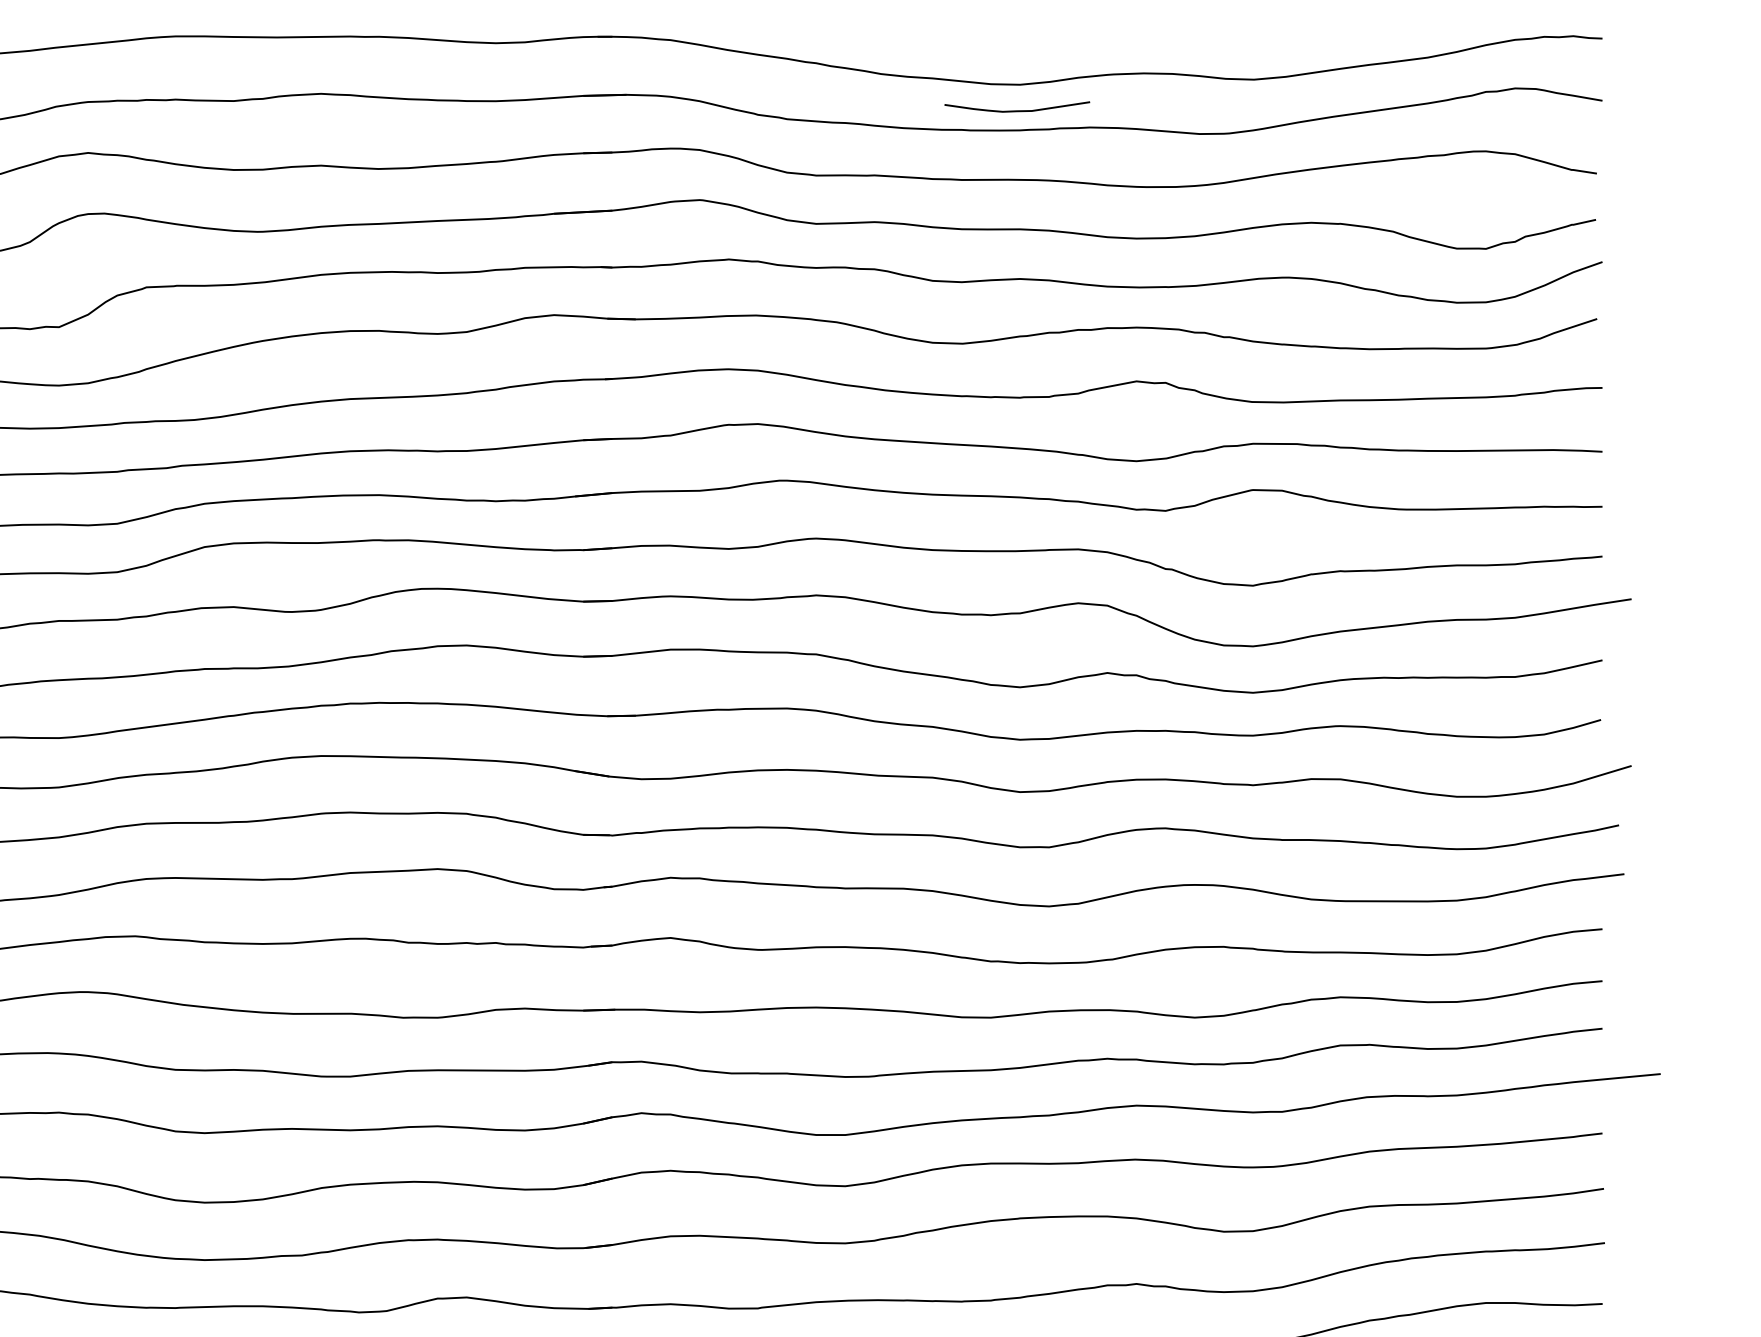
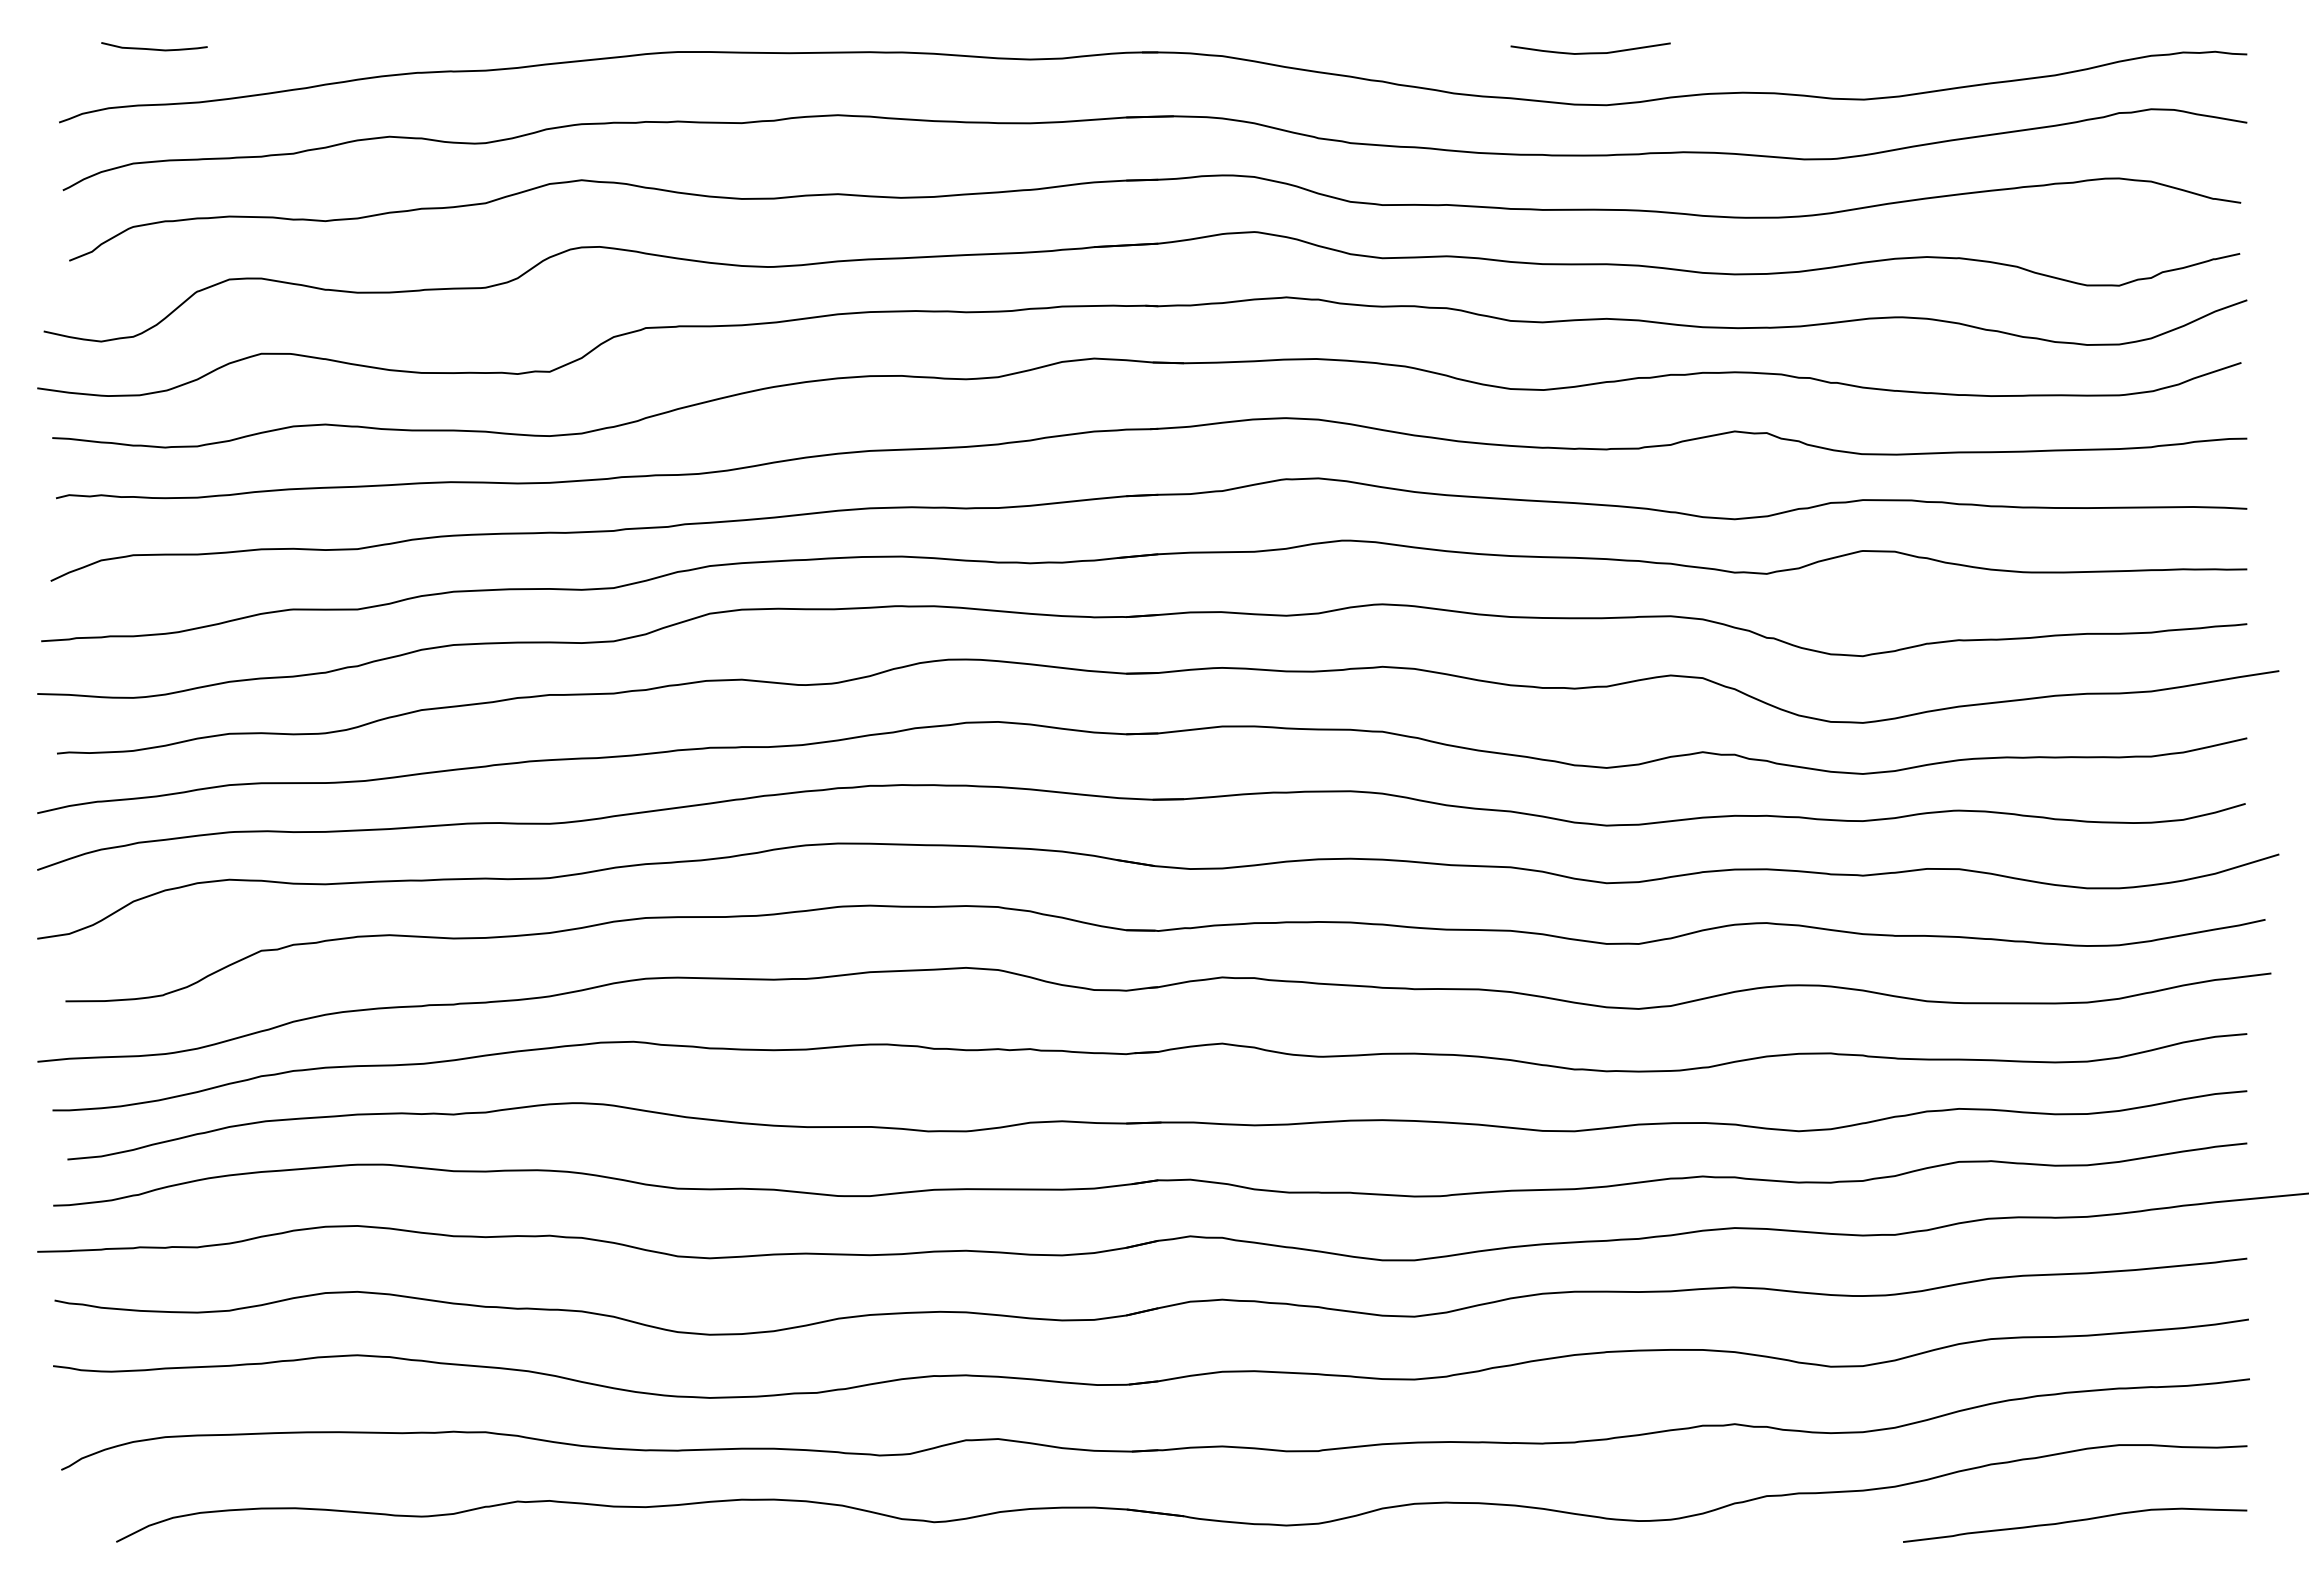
curve: (1017, 110) -> (1590, 52), moved

